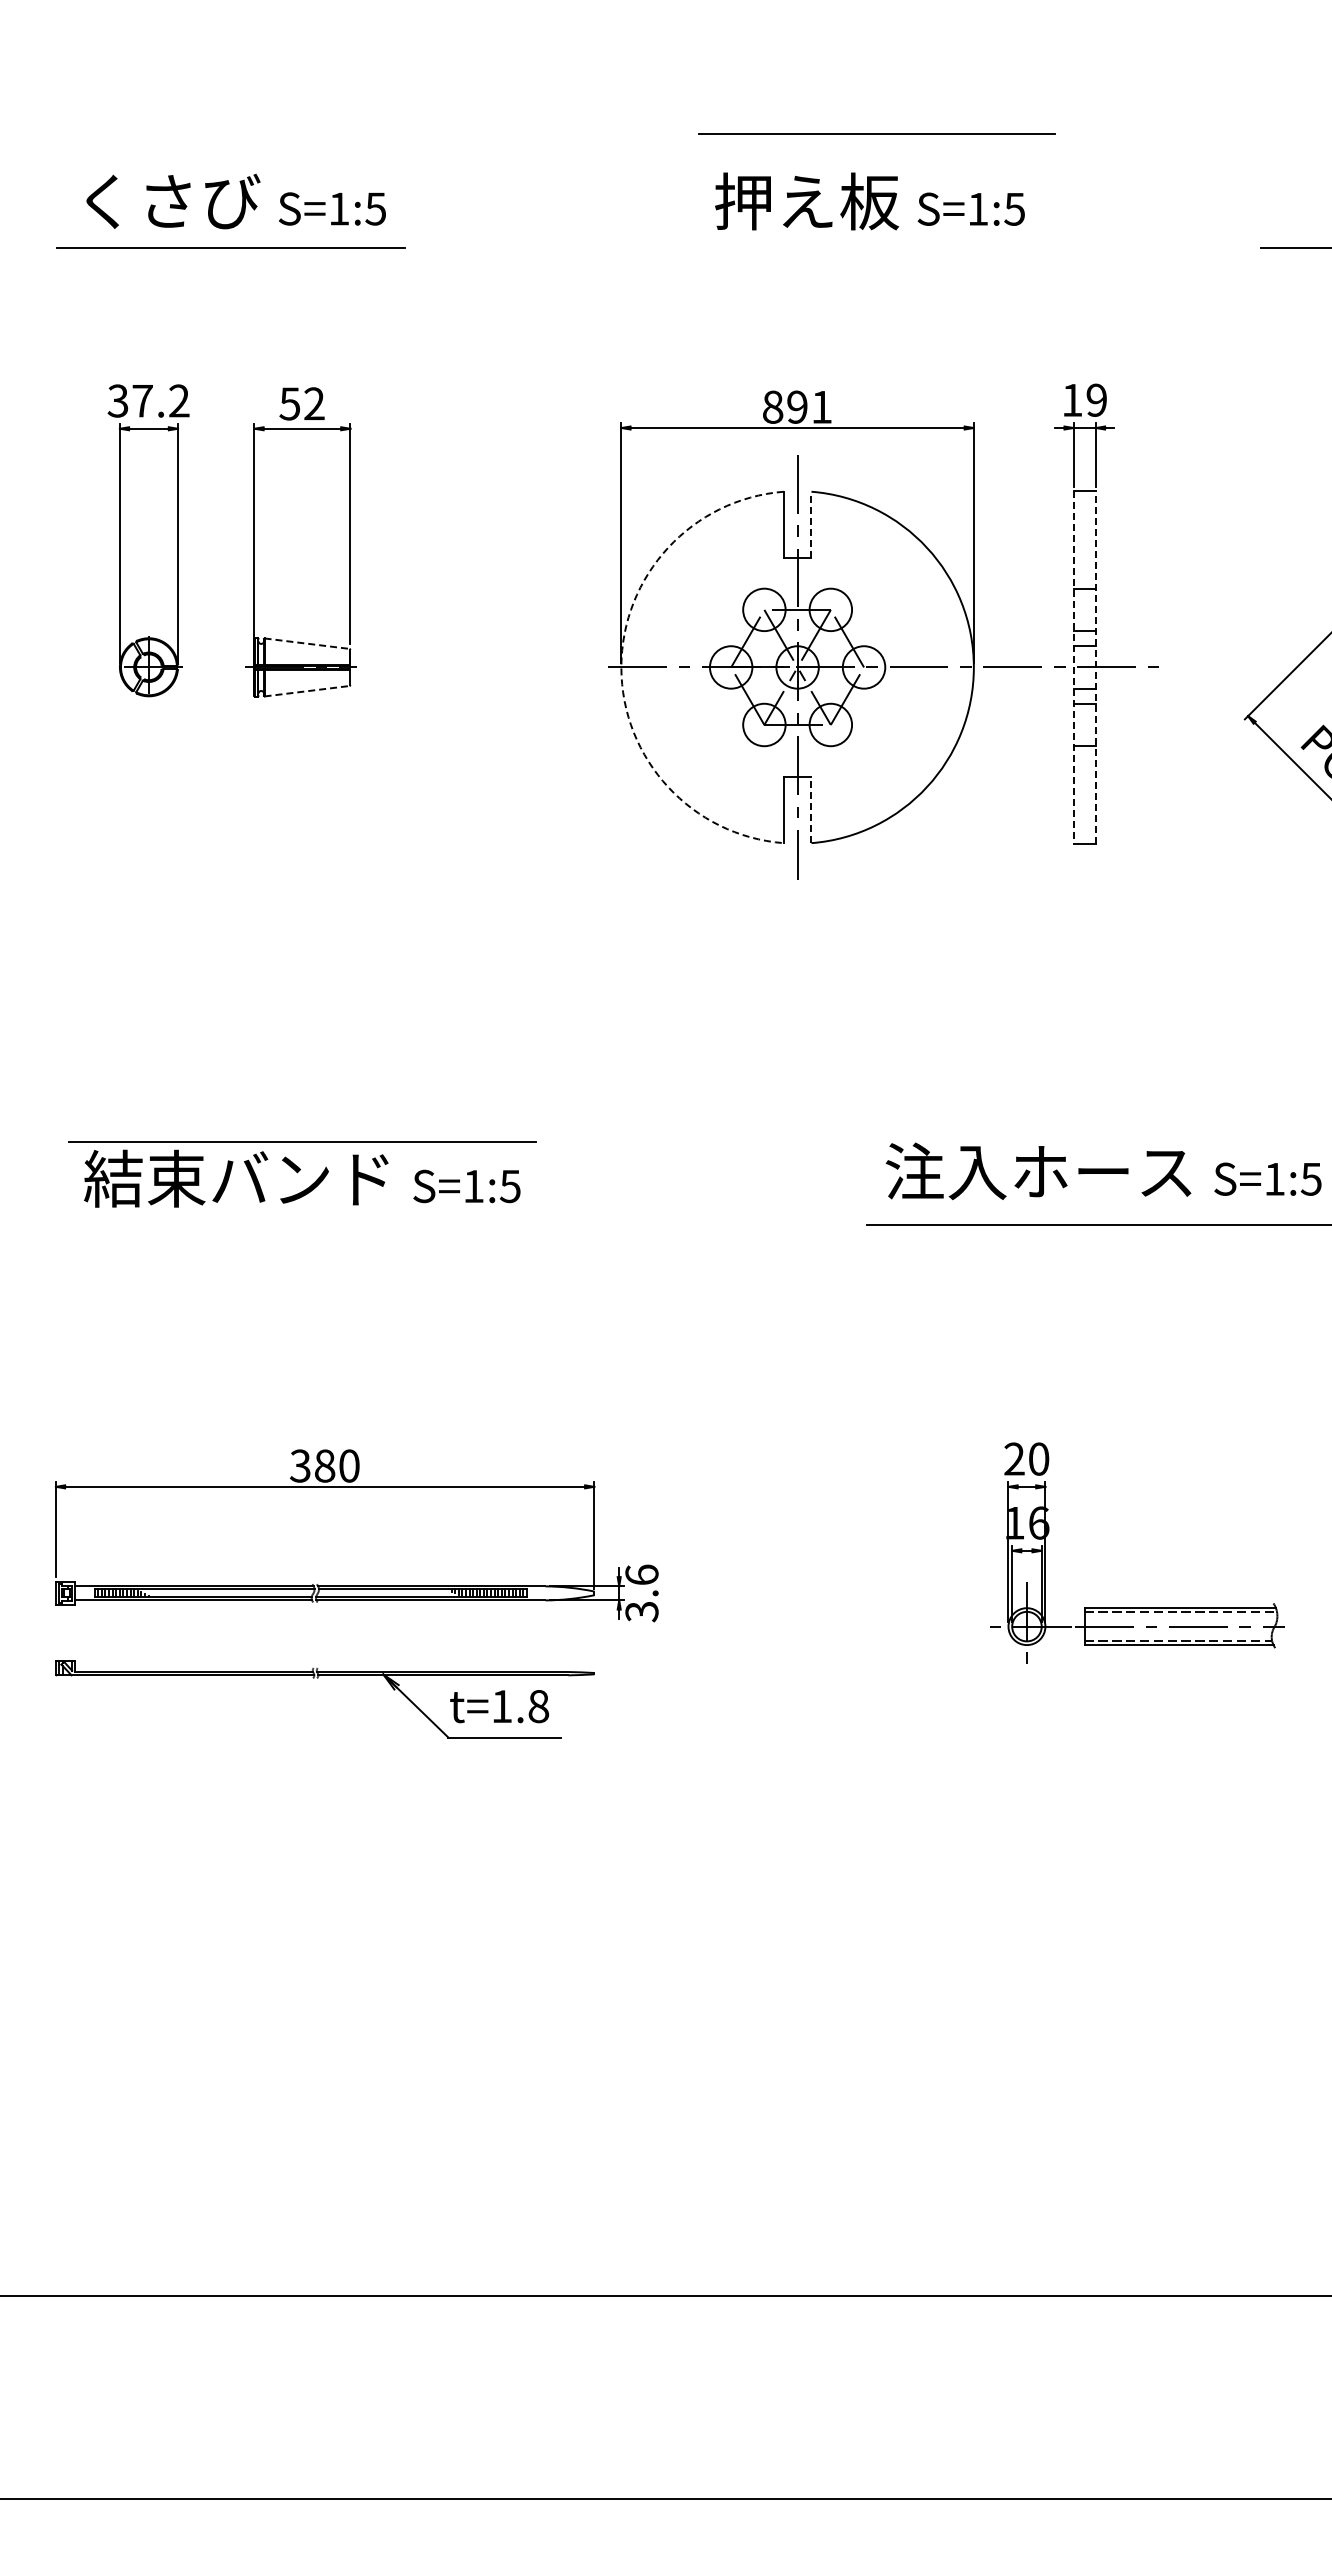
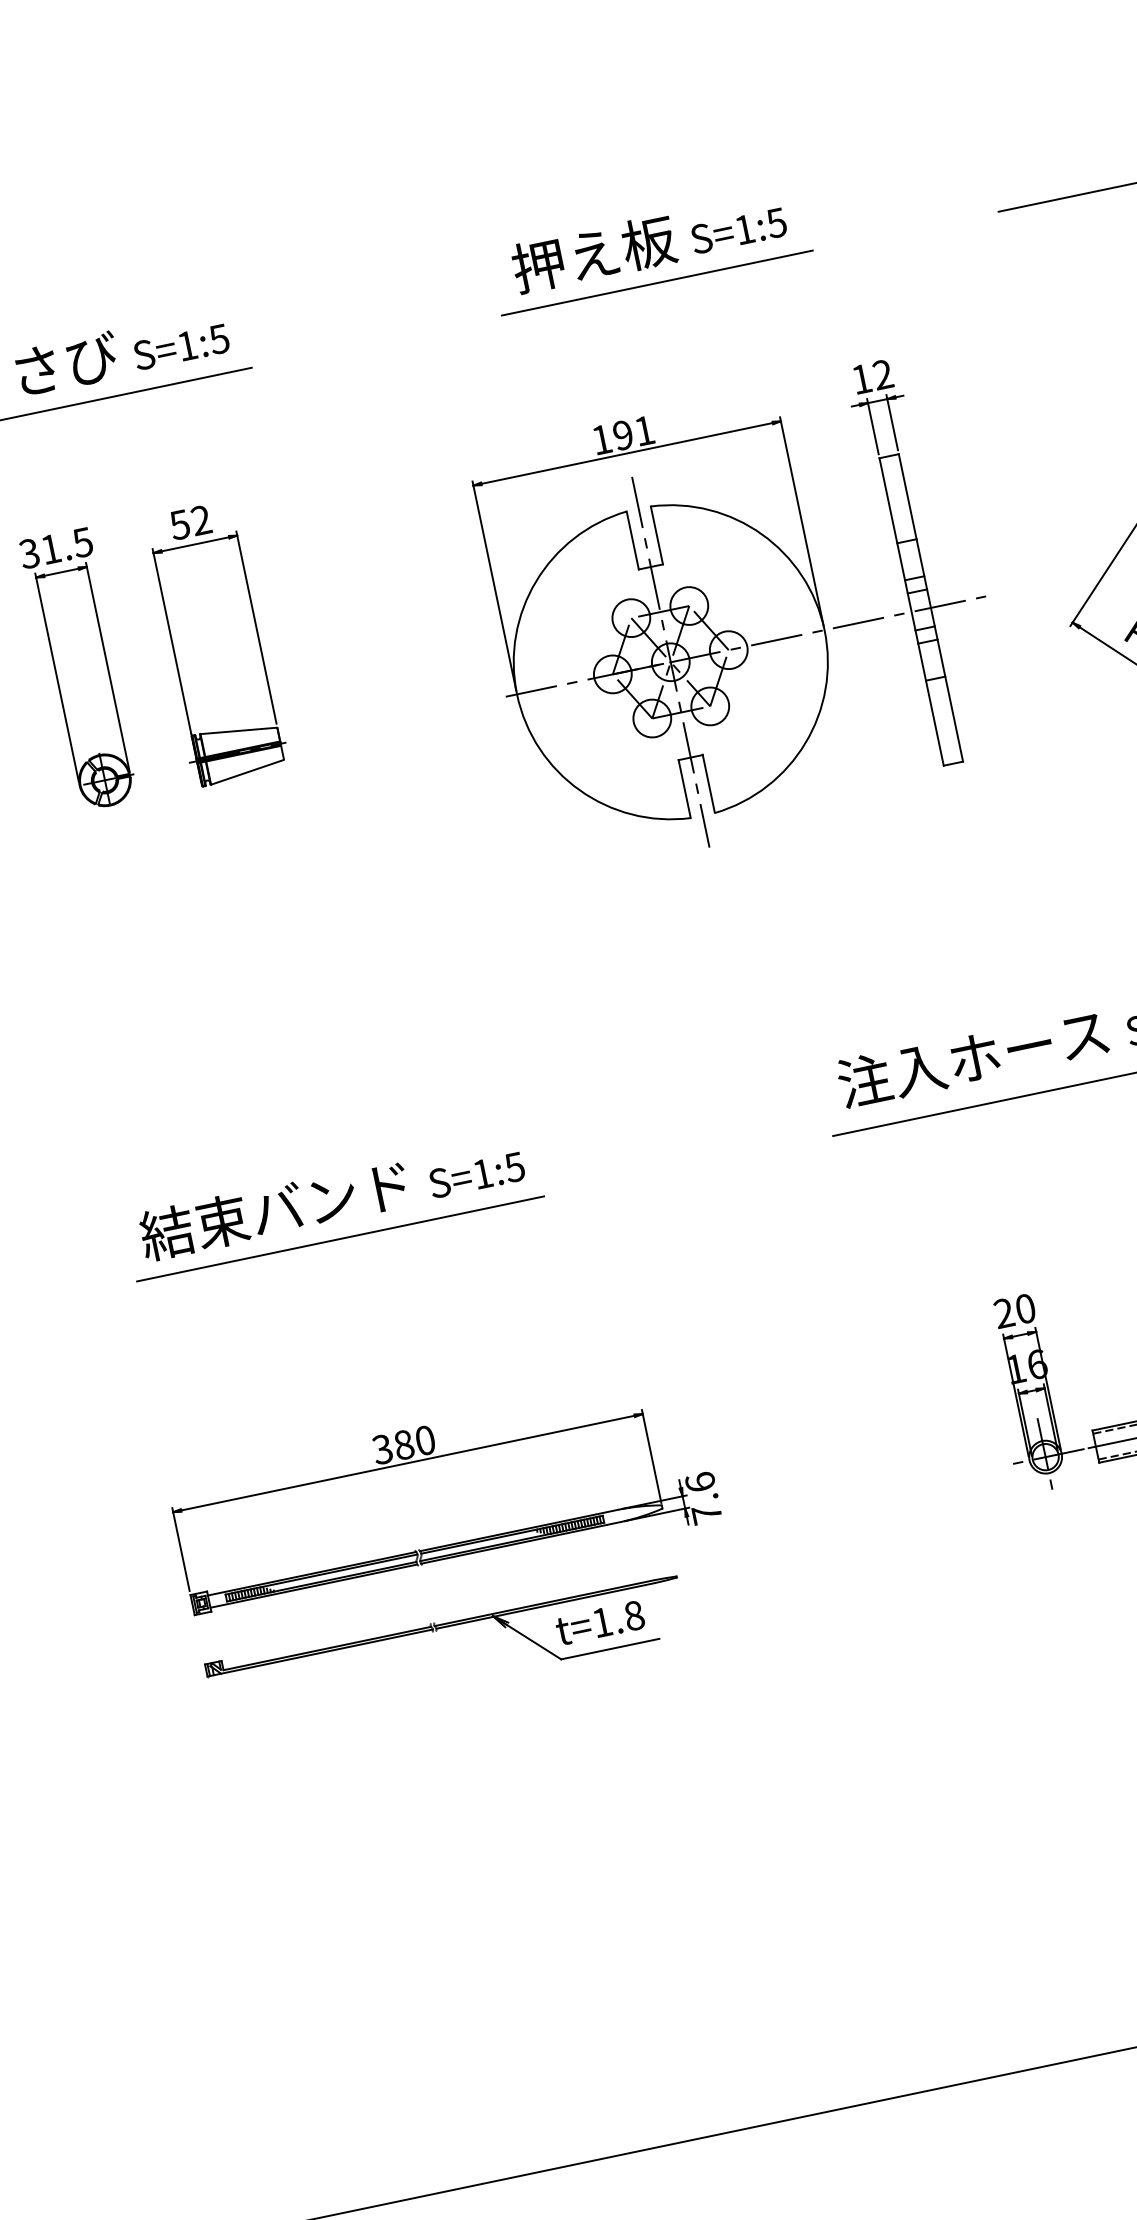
line: (876, 133) -> (656, 282), moved
text: (160, 400) -> (66, 545), 37.2 -> 31.5
text: (1096, 400) -> (882, 374), 19 -> 12
text: (773, 406) -> (602, 439), 891 -> 191
line: (811, 524) -> (656, 535), dashed -> solid
line: (307, 643) -> (238, 730), dashed -> solid
line: (1095, 666) -> (930, 607), dashed -> solid
arc: (621, 667) -> (517, 694), dashed -> solid
line: (1073, 667) -> (911, 612), dashed -> solid
line: (307, 691) -> (247, 772), dashed -> solid
line: (811, 809) -> (708, 783), dashed -> solid
line: (302, 1141) -> (340, 1238), moved
text: (641, 1611) -> (706, 1514), 3.6 -> 7.6

